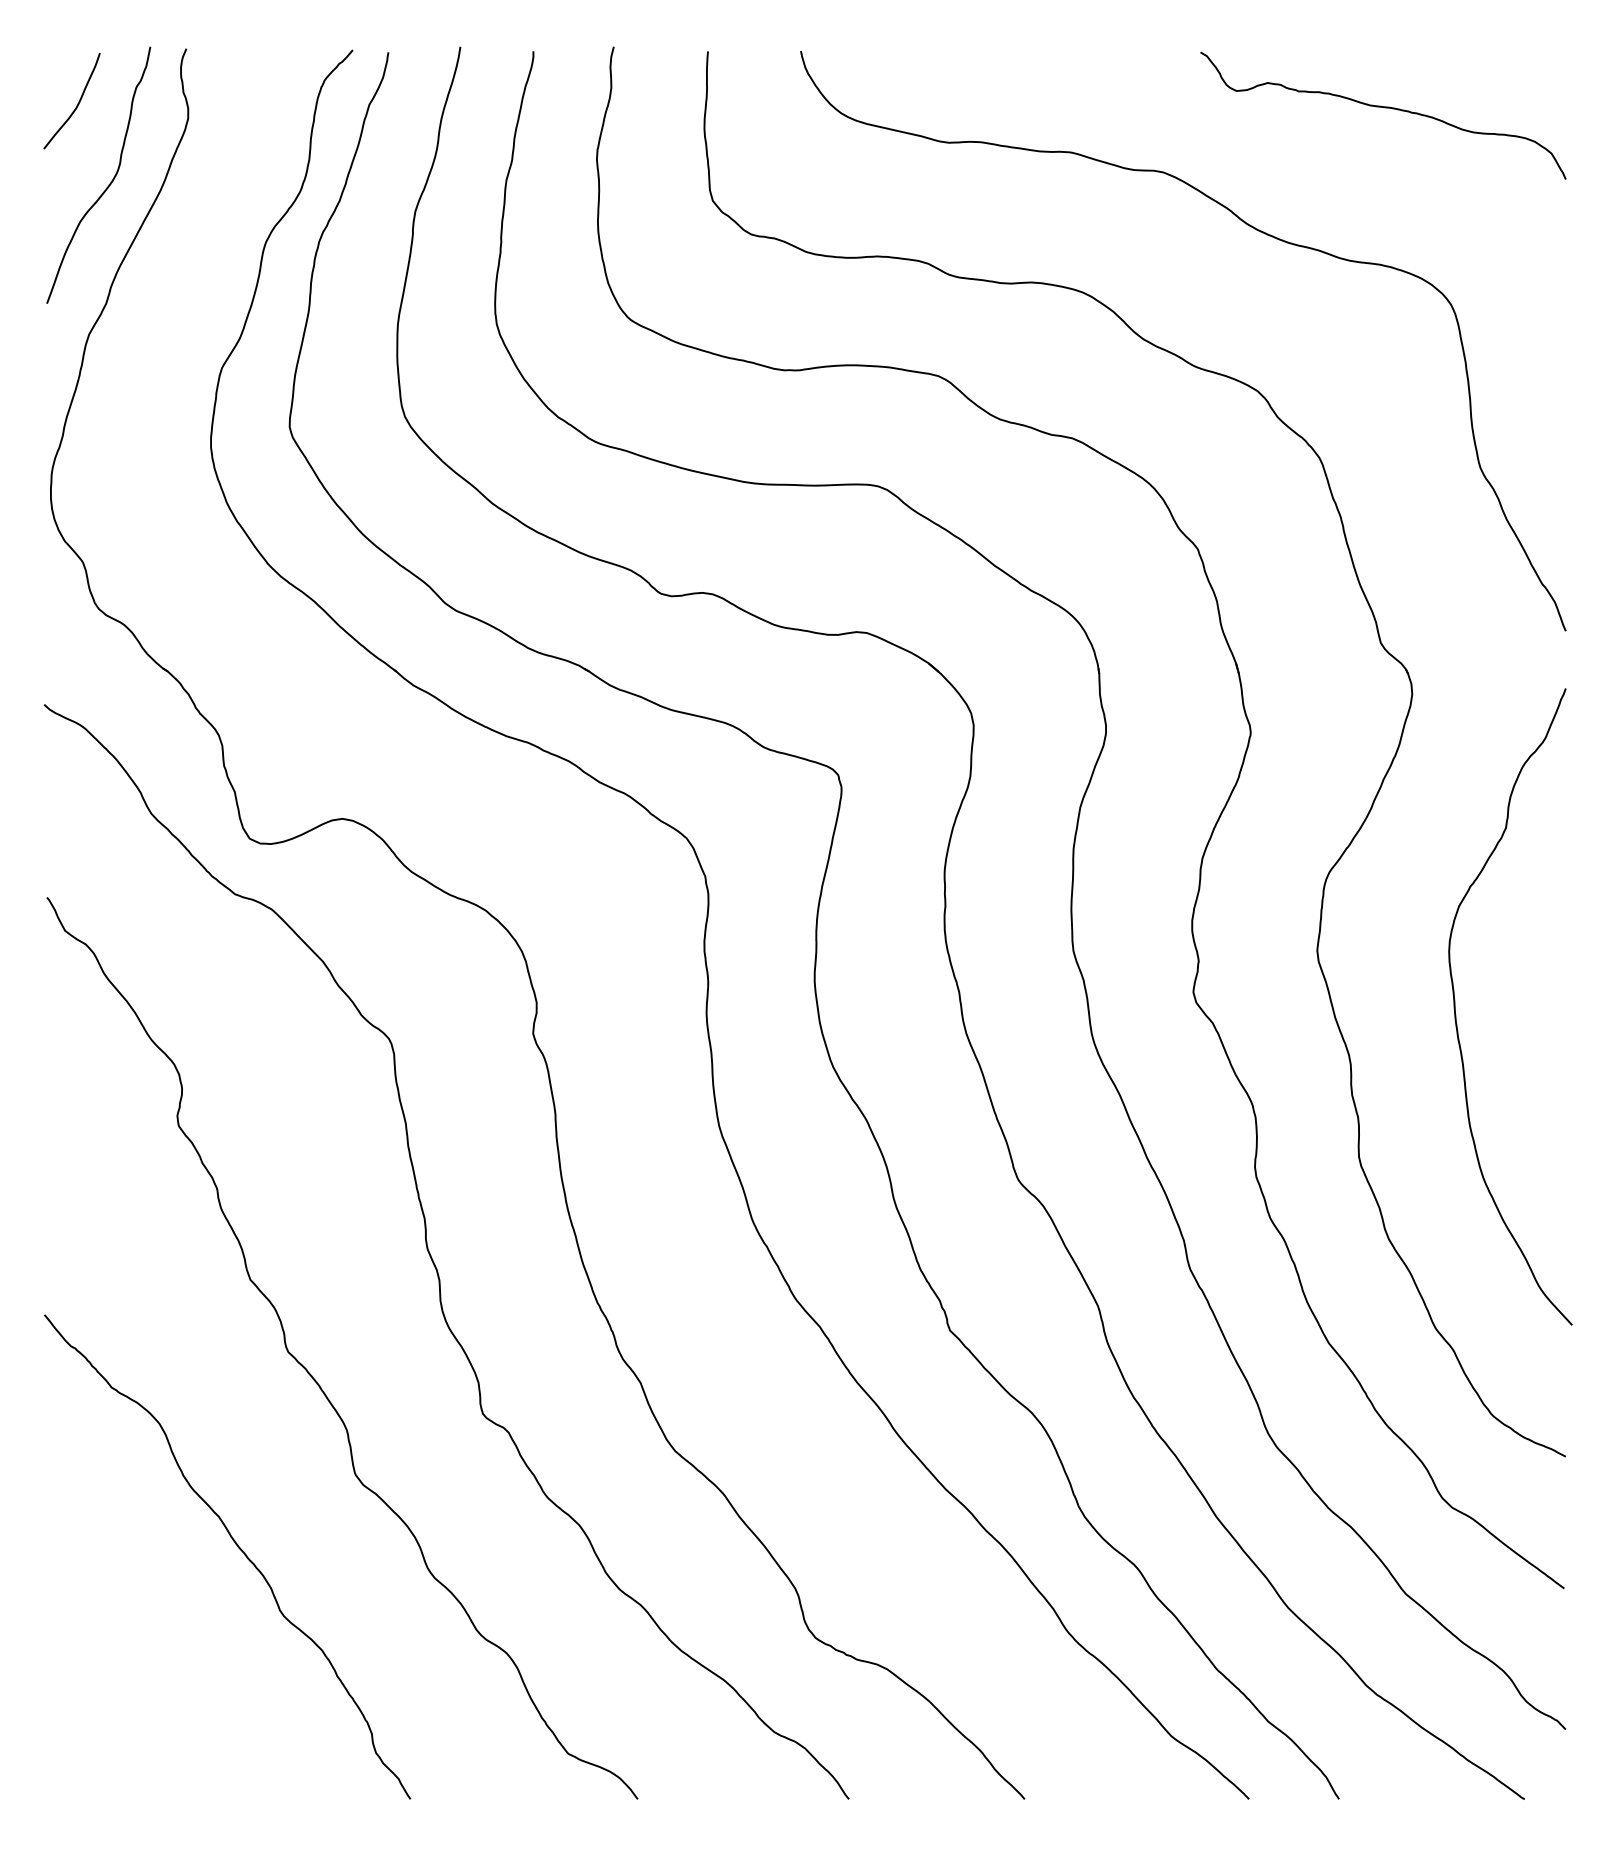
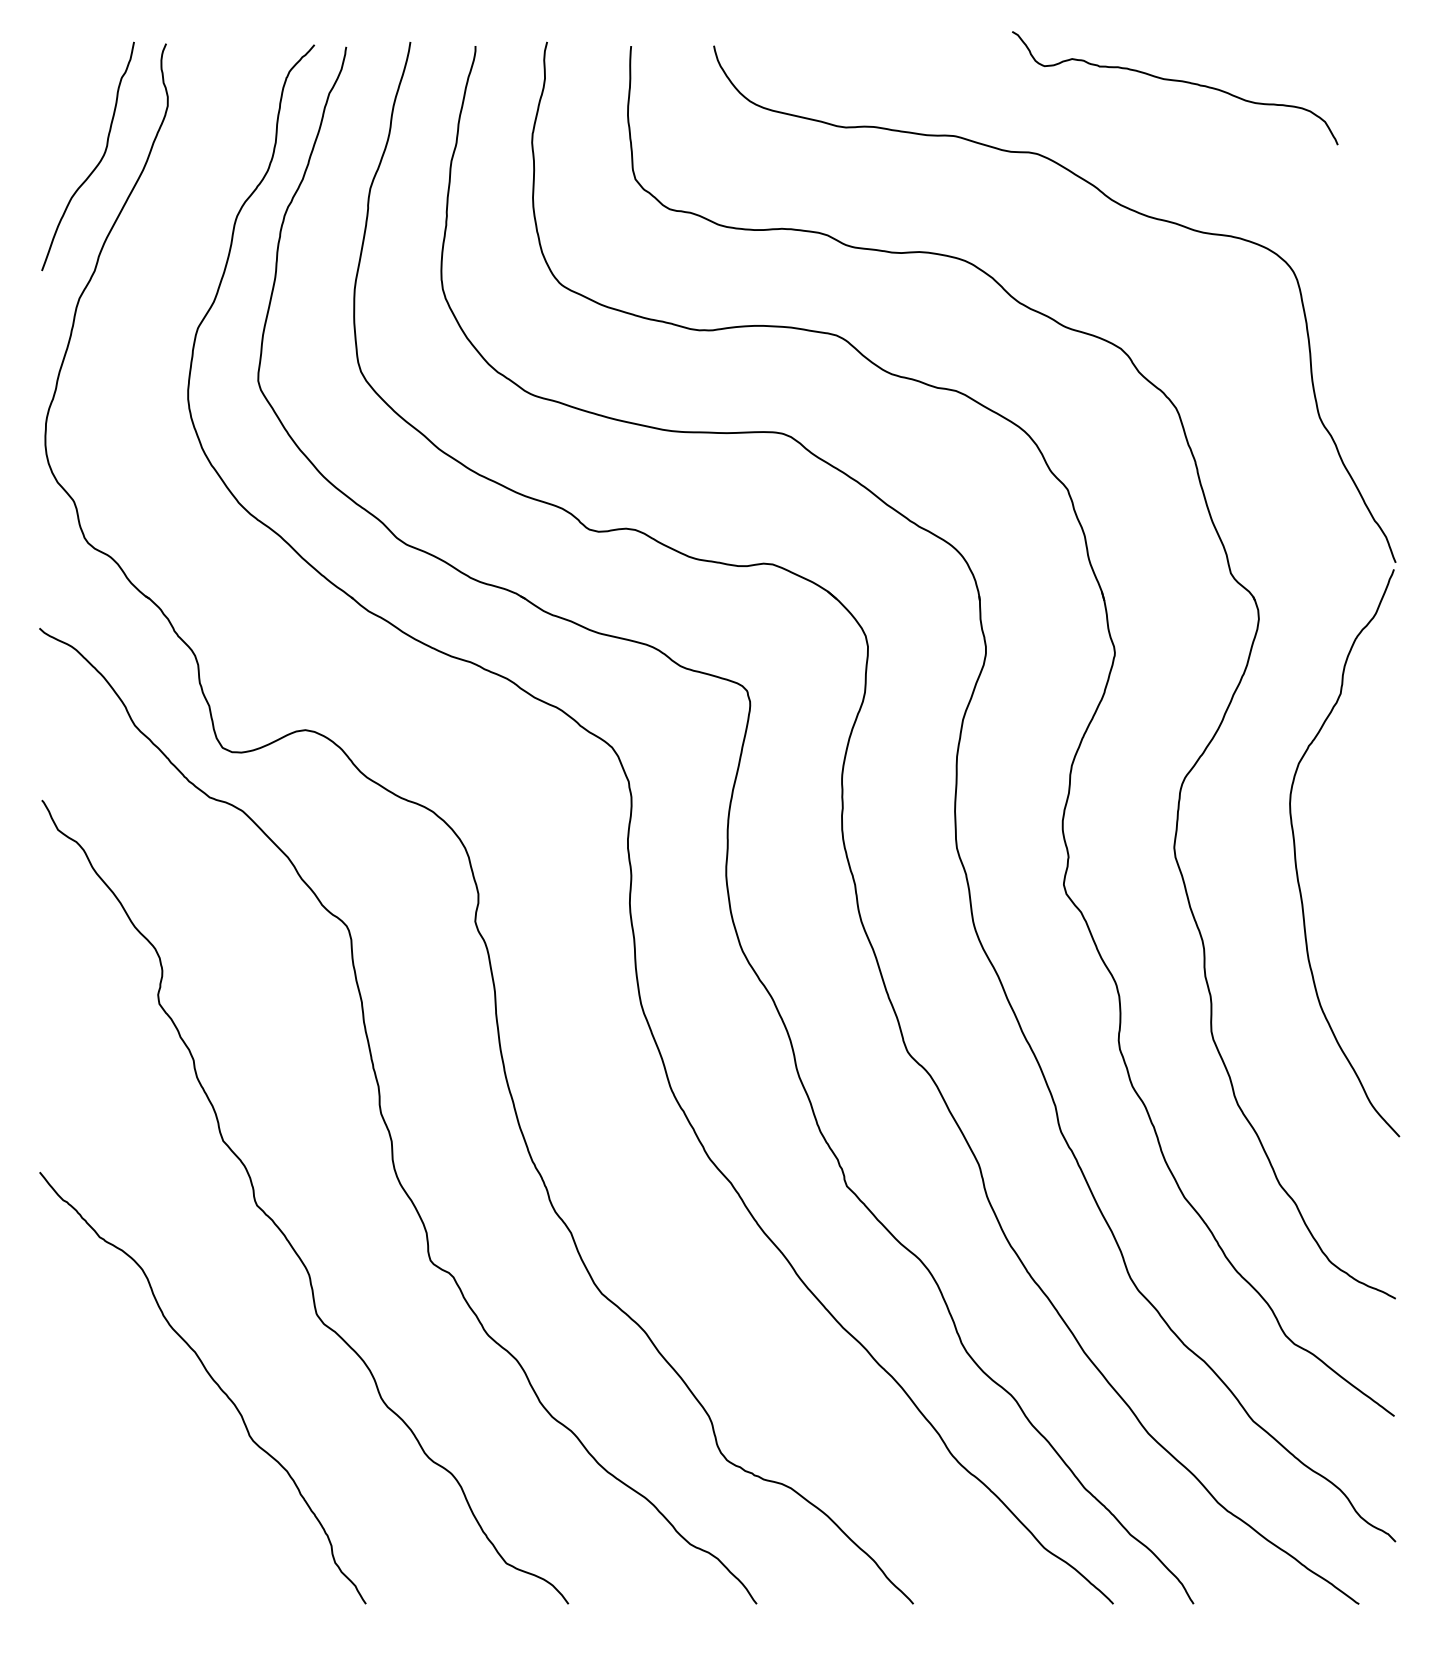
curve: (77, 103) -> (69, 92), removed
curve: (1384, 108) -> (1176, 81), moved
curve: (1456, 1014) -> (1296, 859), moved

